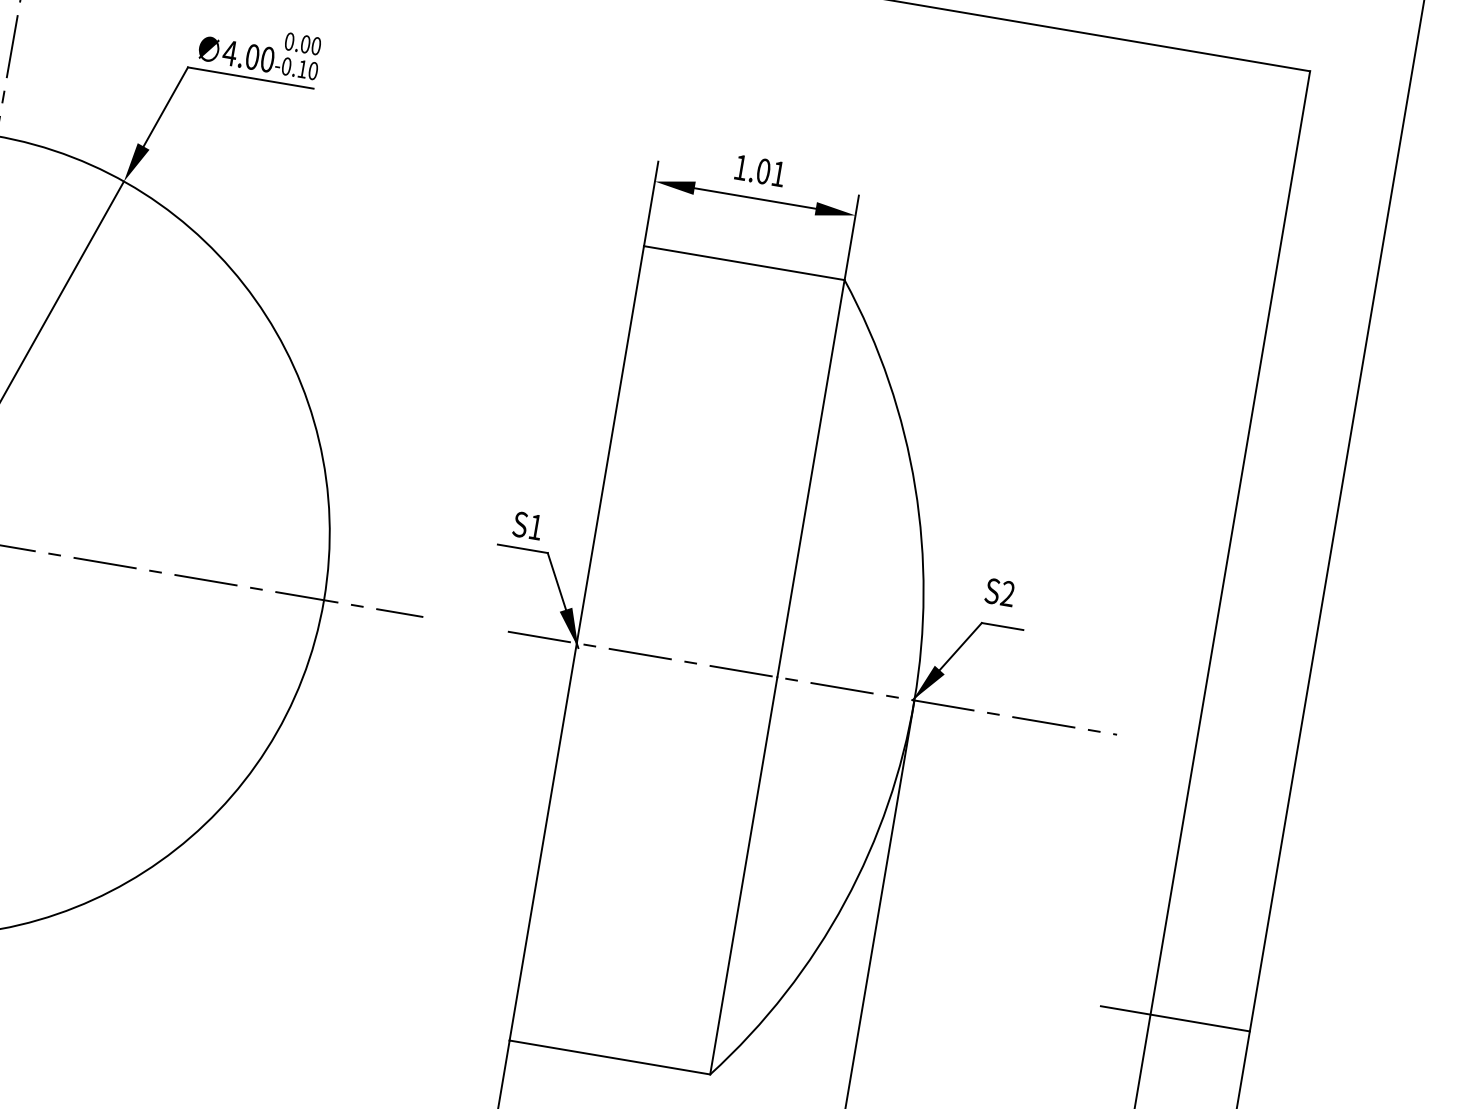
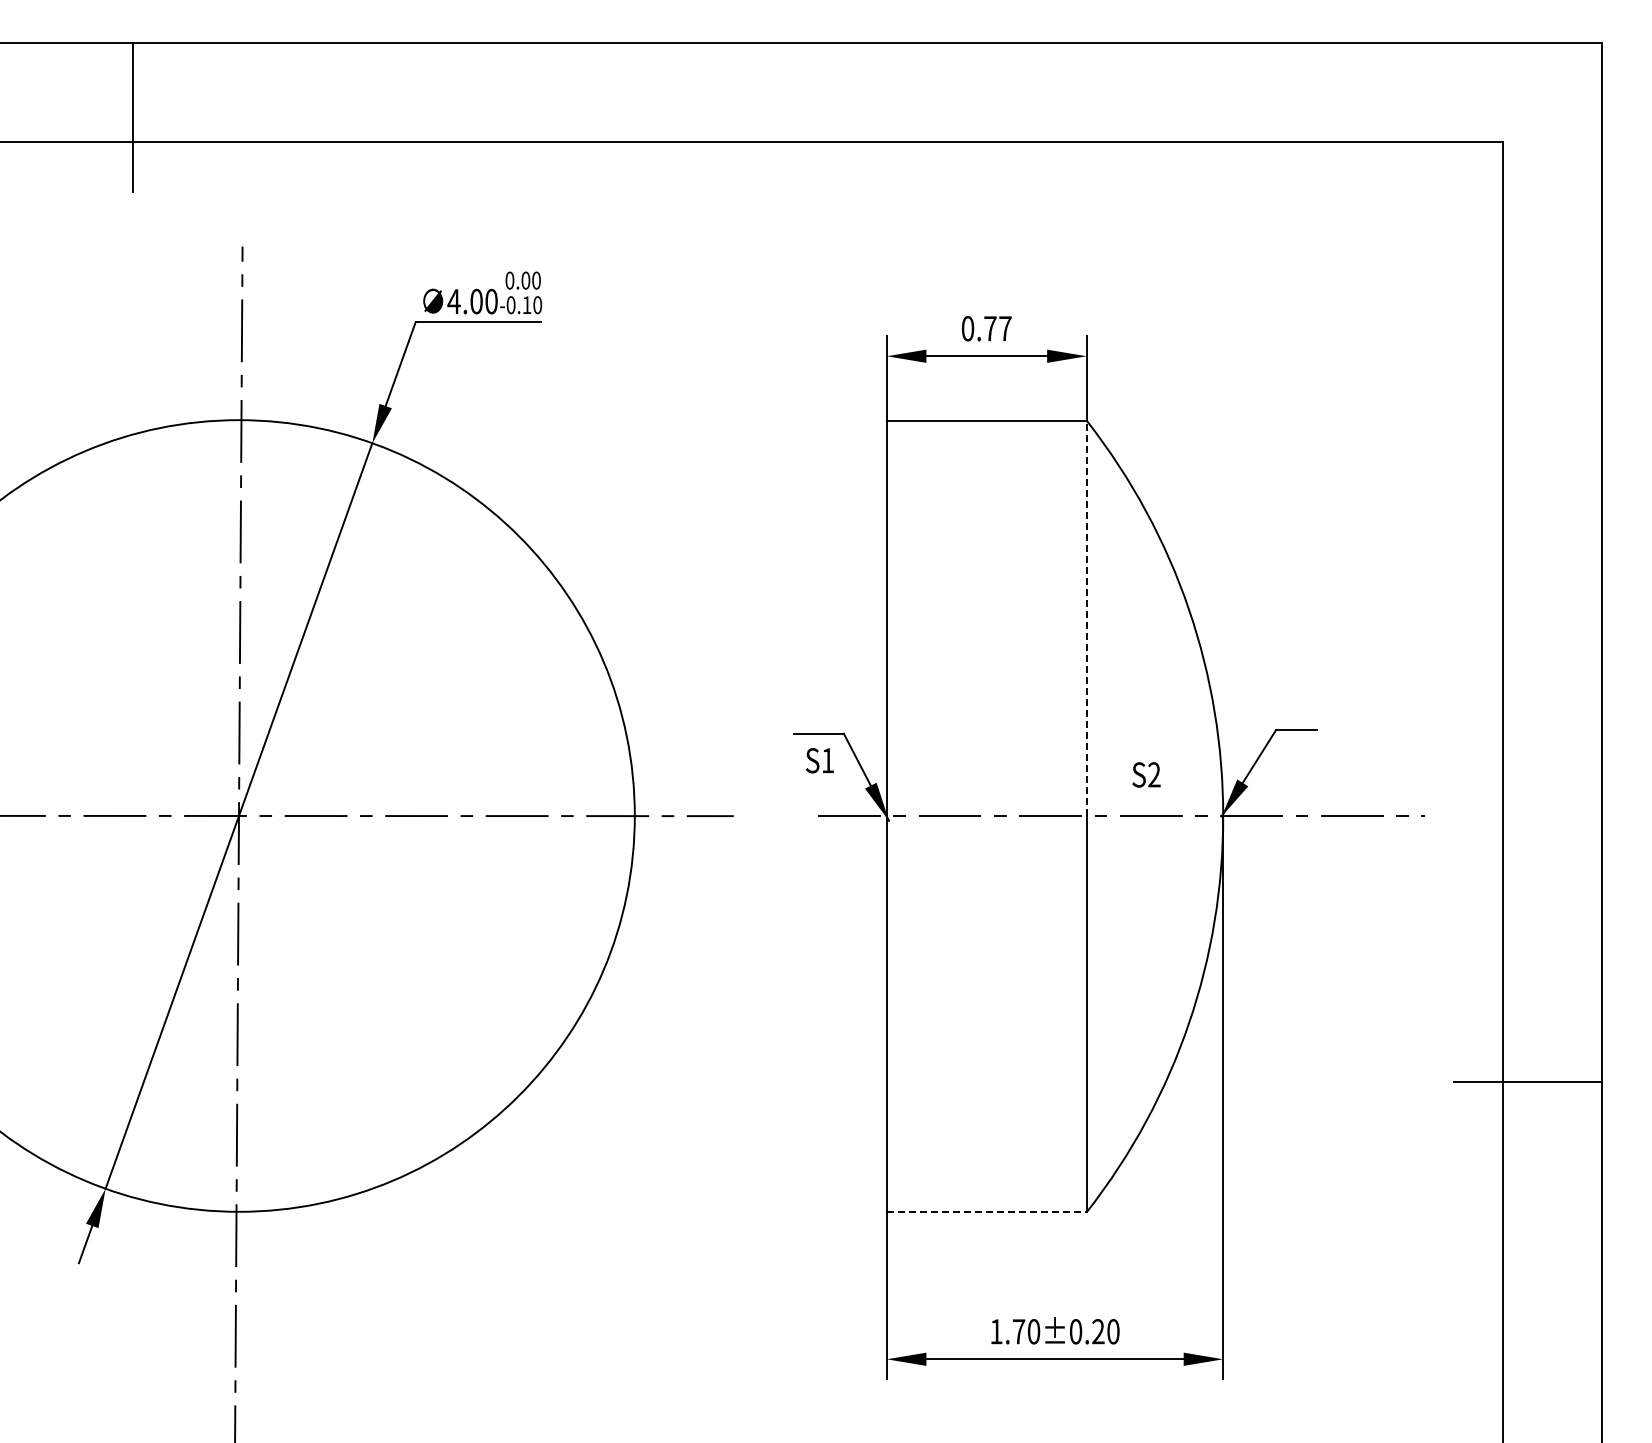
text: (759, 170) -> (986, 328), 1.01 -> 0.77
line: (810, 478) -> (1086, 618), solid -> dashed
text: (527, 525) -> (819, 760), moved
text: (1000, 592) -> (1146, 774), moved
line: (609, 1057) -> (986, 1212), solid -> dashed

